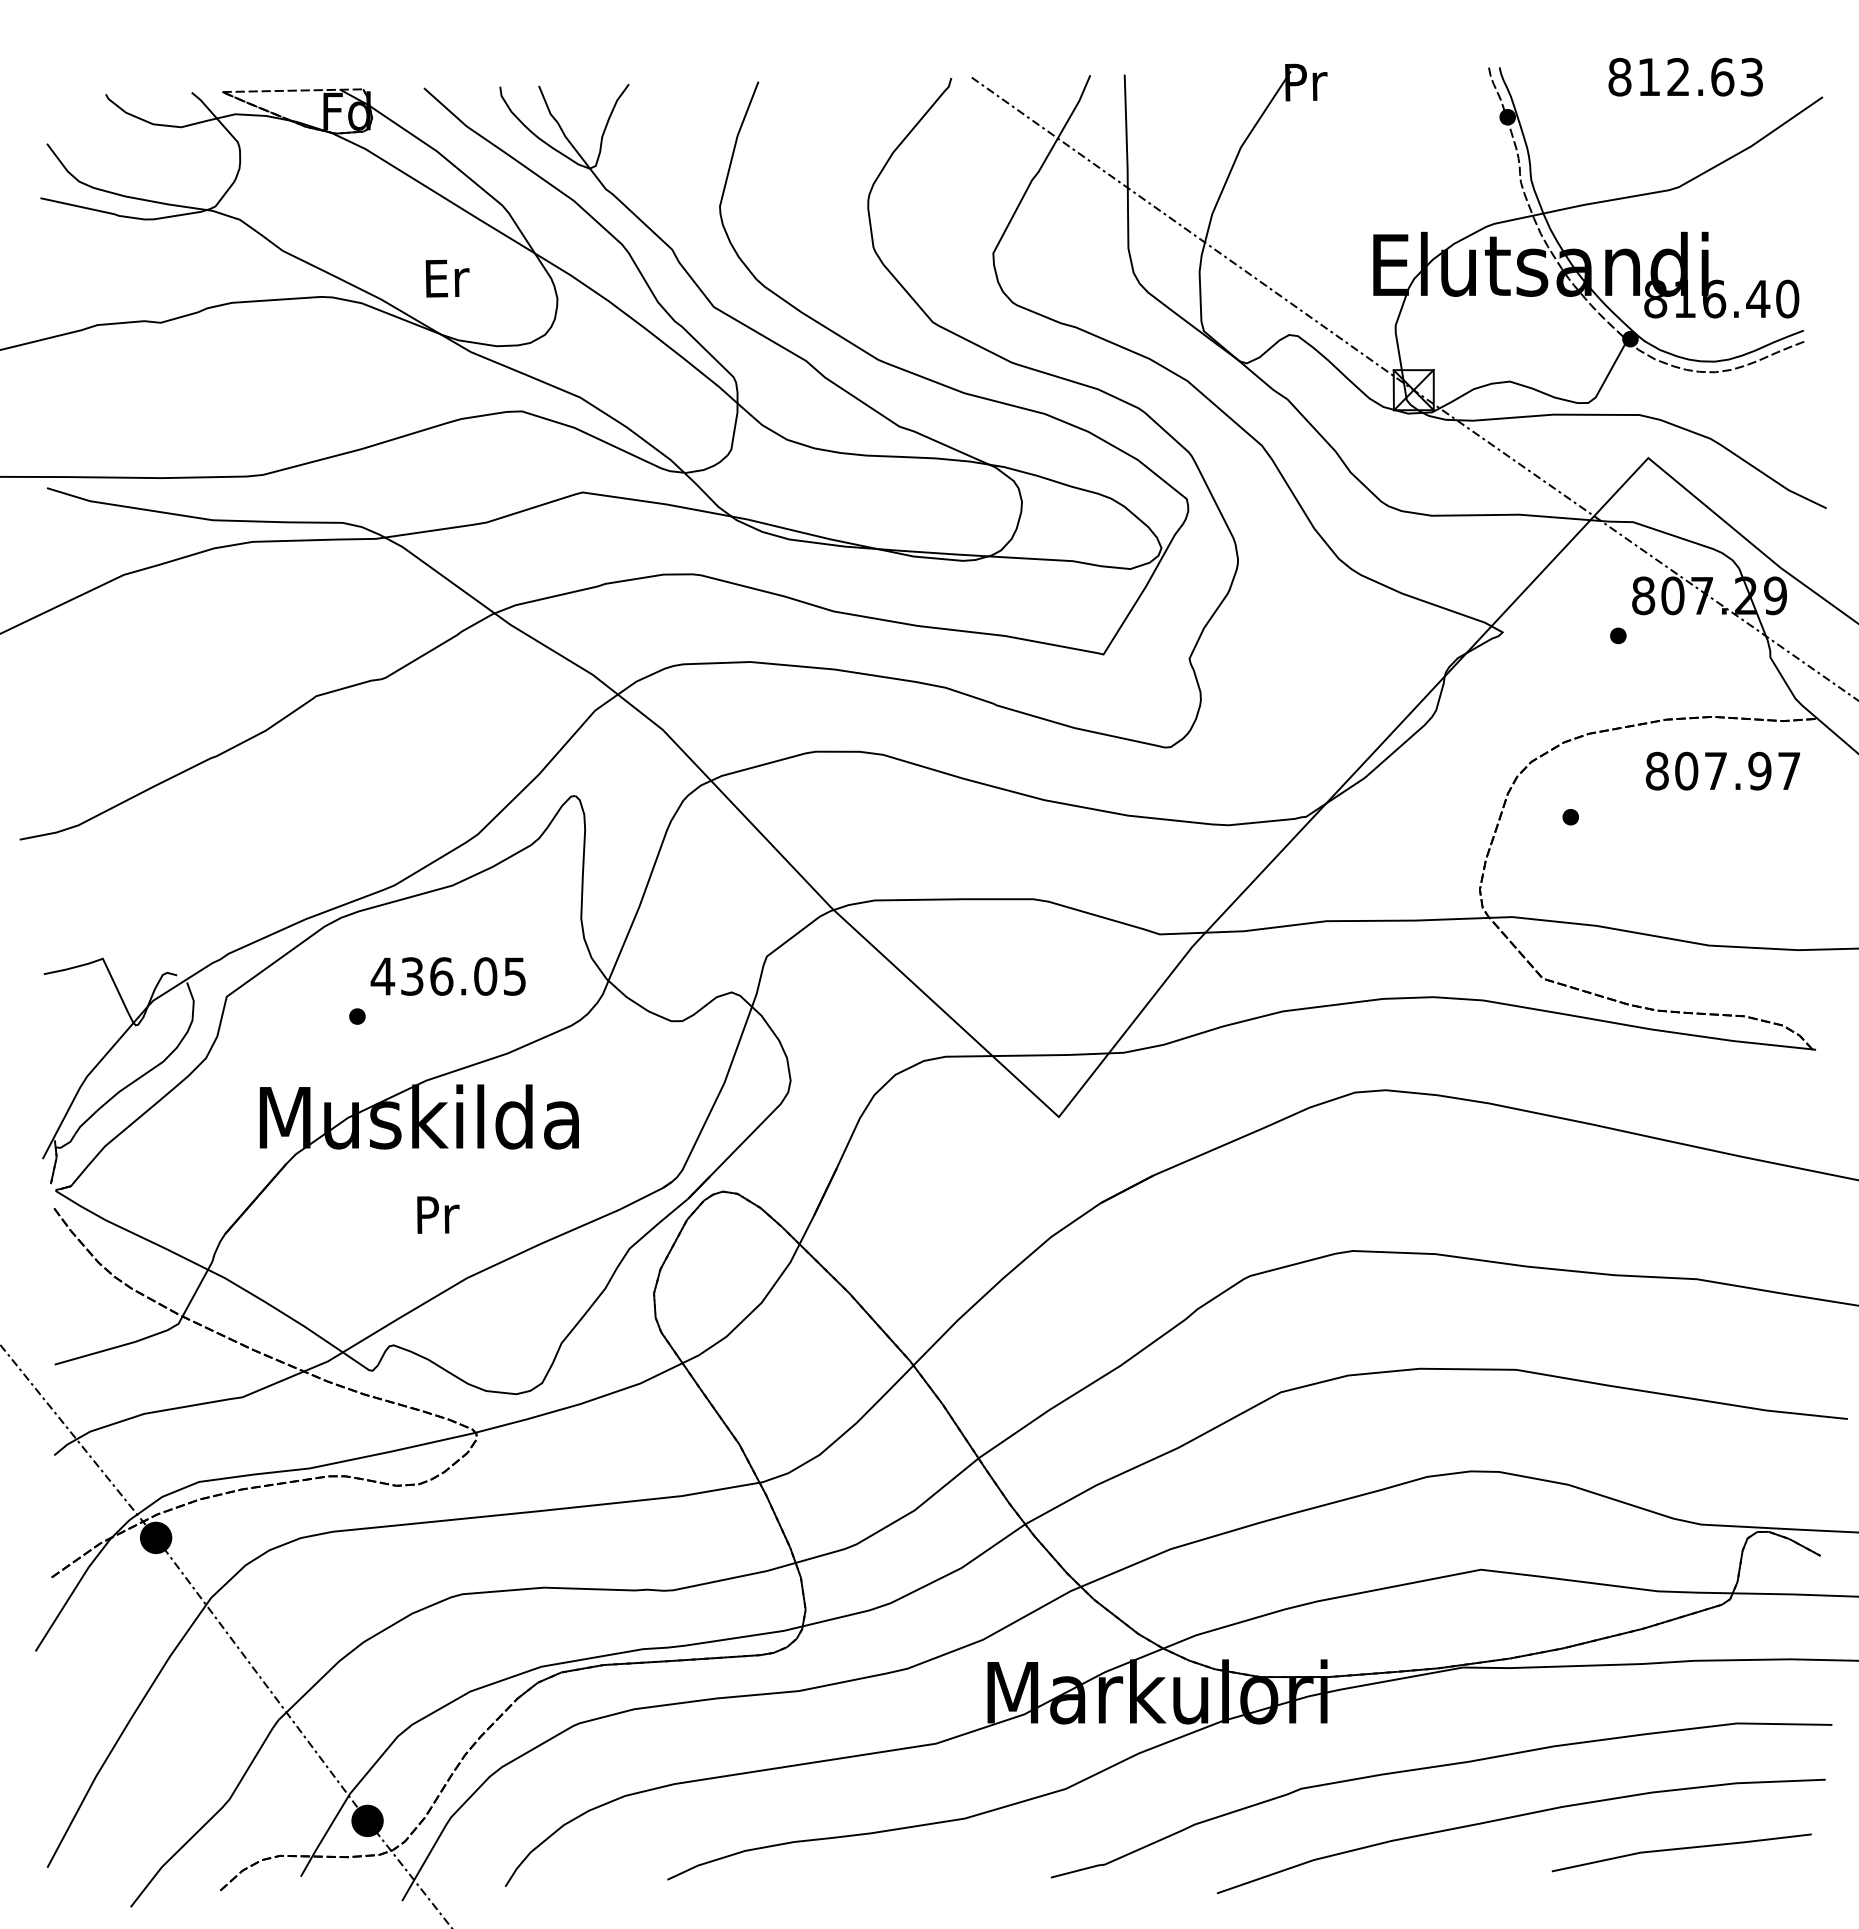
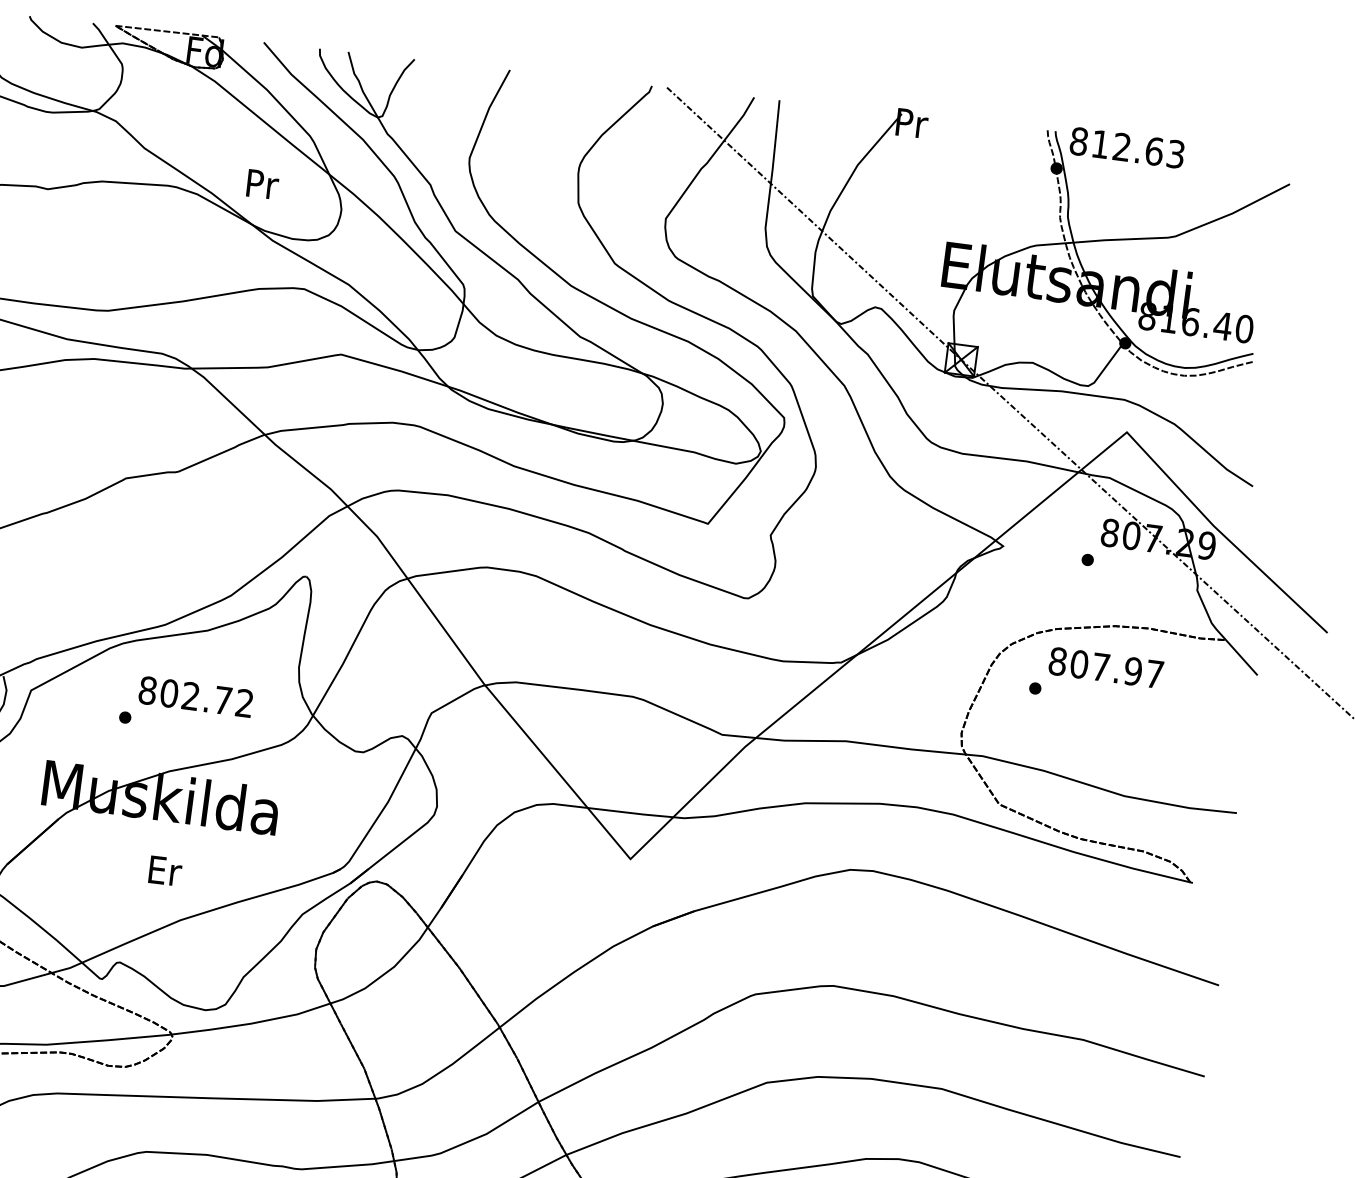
text: (1685, 76) -> (1127, 147), moved
text: (447, 278) -> (262, 184), Er -> Pr
text: (1723, 770) -> (1106, 667), moved
text: (447, 976) -> (195, 696), 436.05 -> 802.72
text: (438, 1214) -> (165, 870), Pr -> Er

